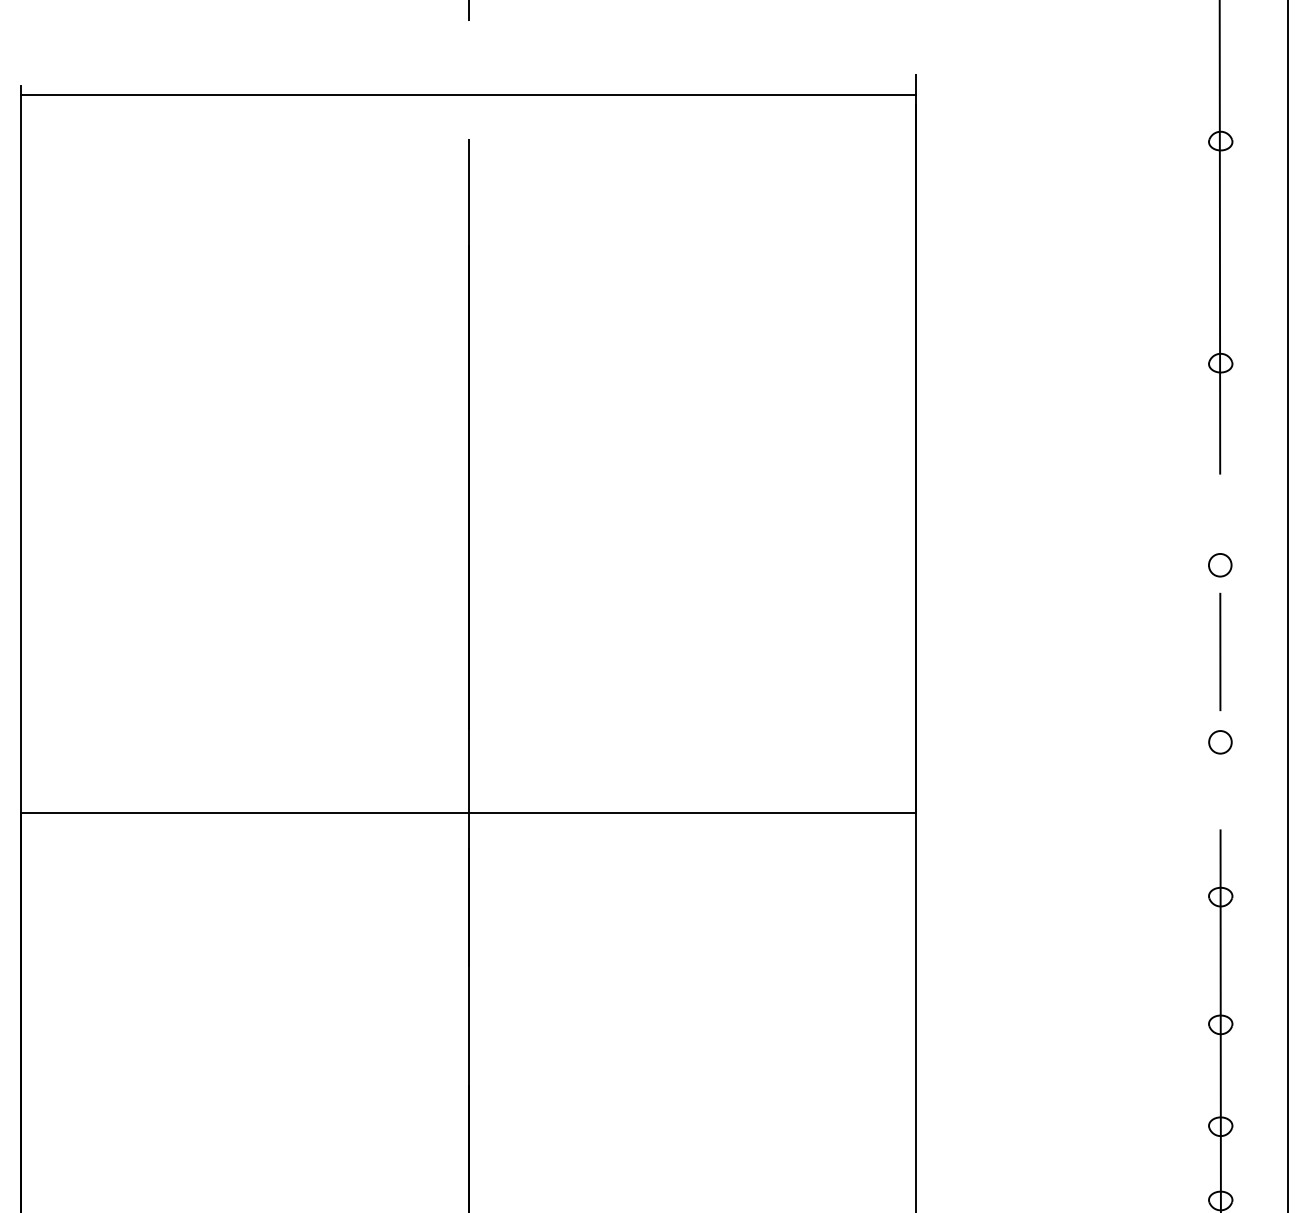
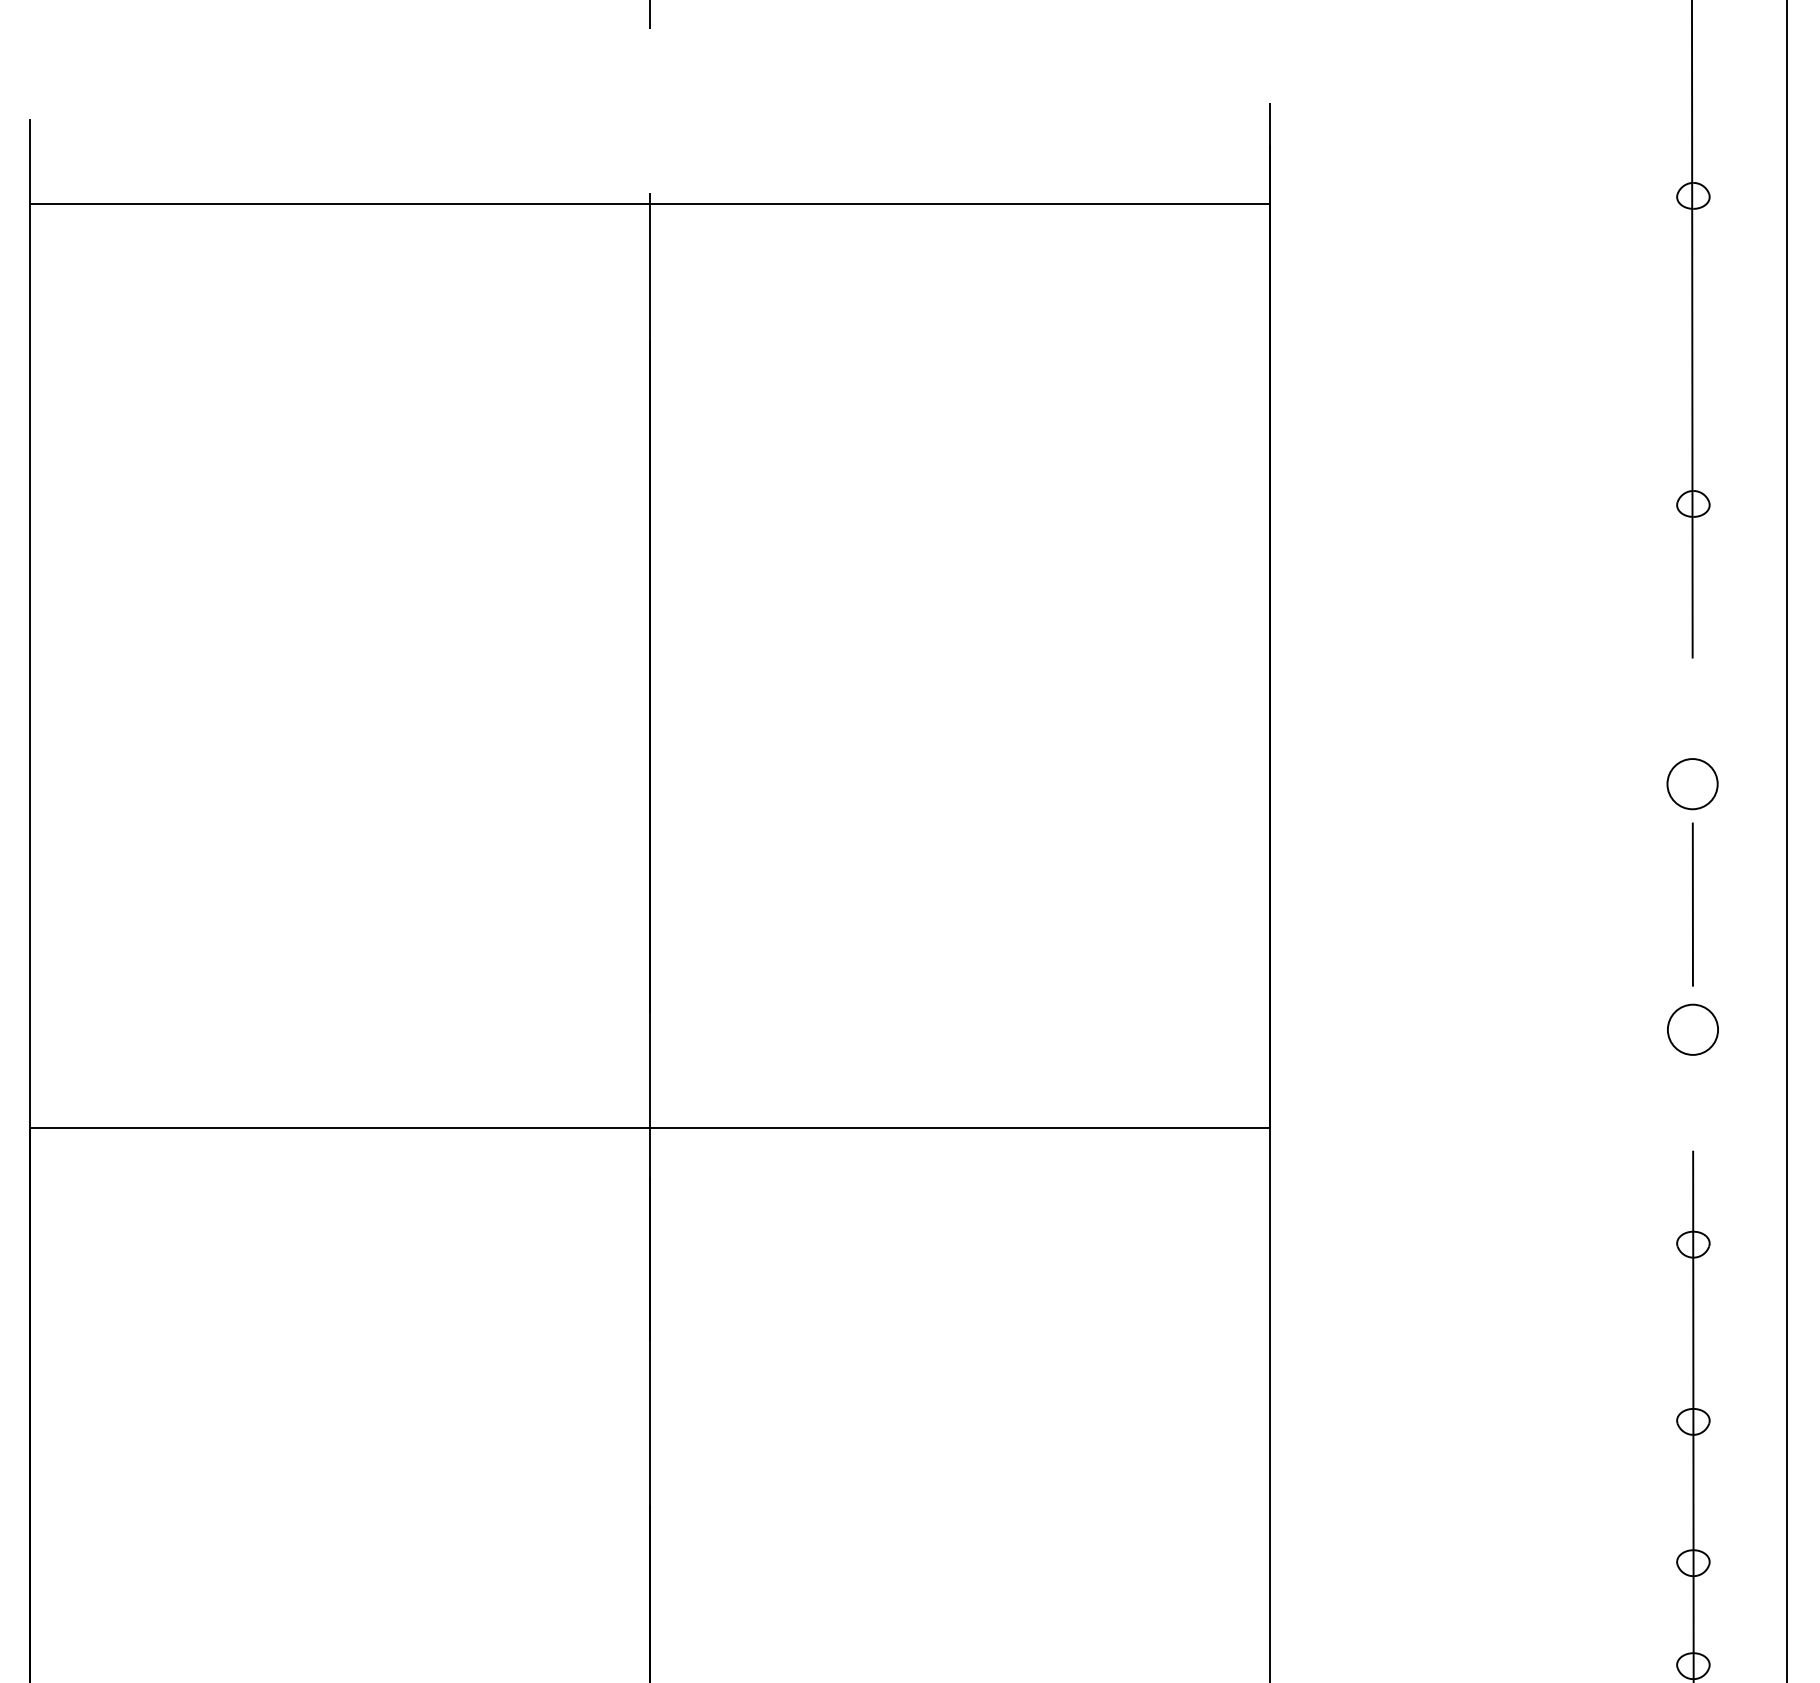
line: (468, 95) -> (649, 204), moved
circle: (1220, 565) -> (1693, 784), size x1.6
circle: (1220, 742) -> (1693, 1030), size x1.6

